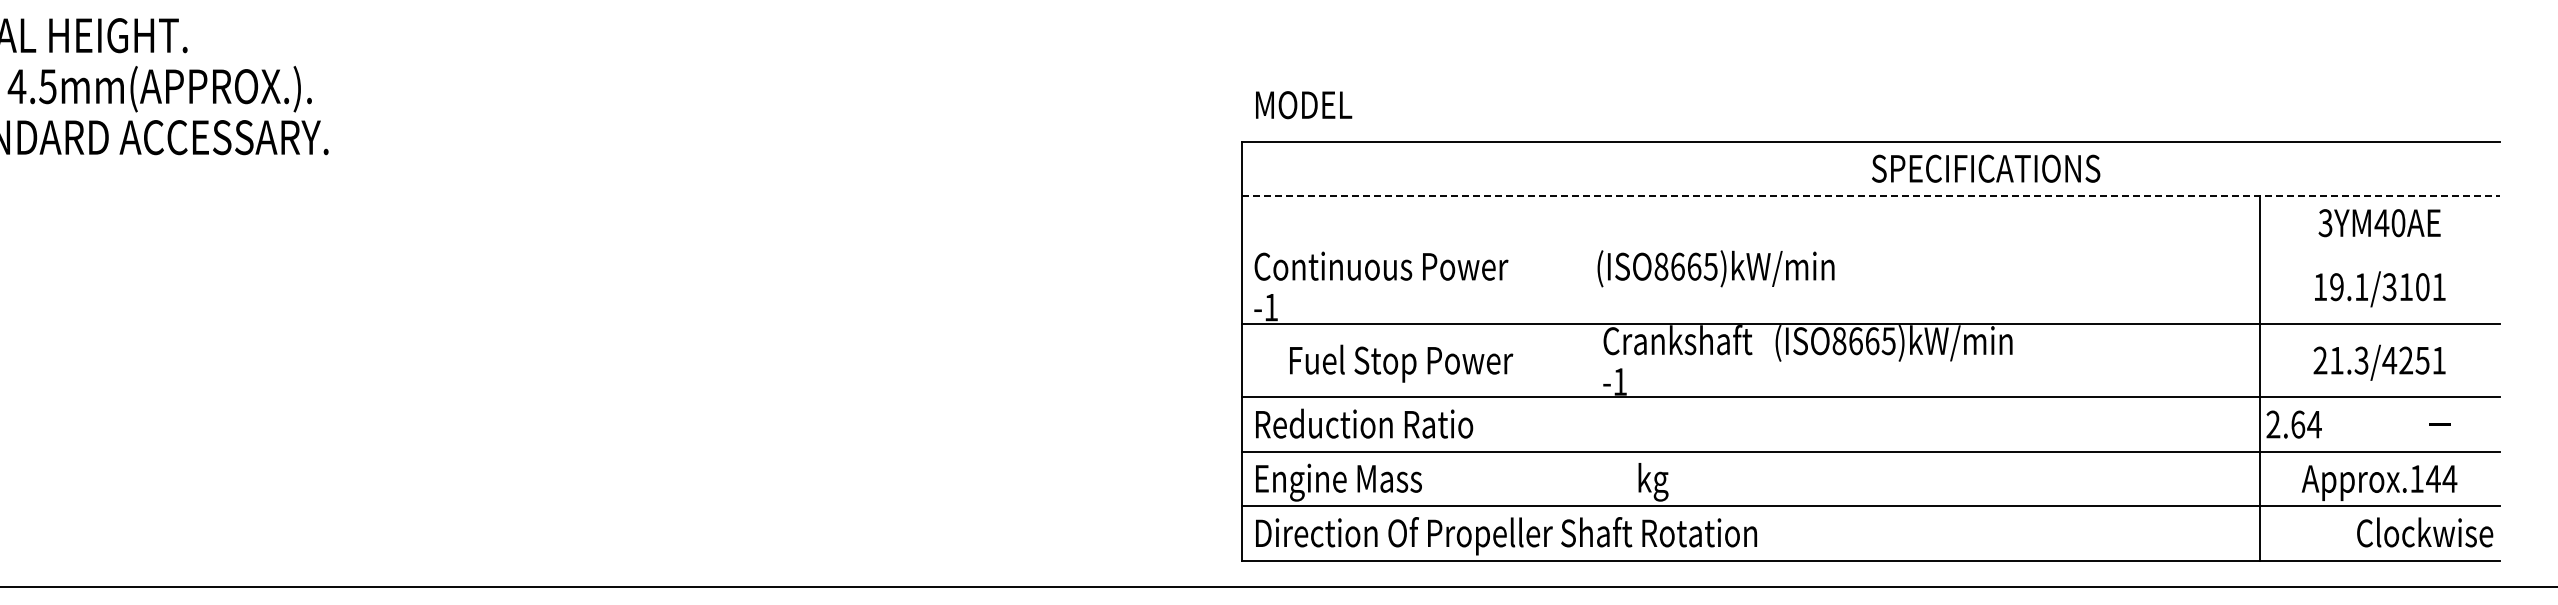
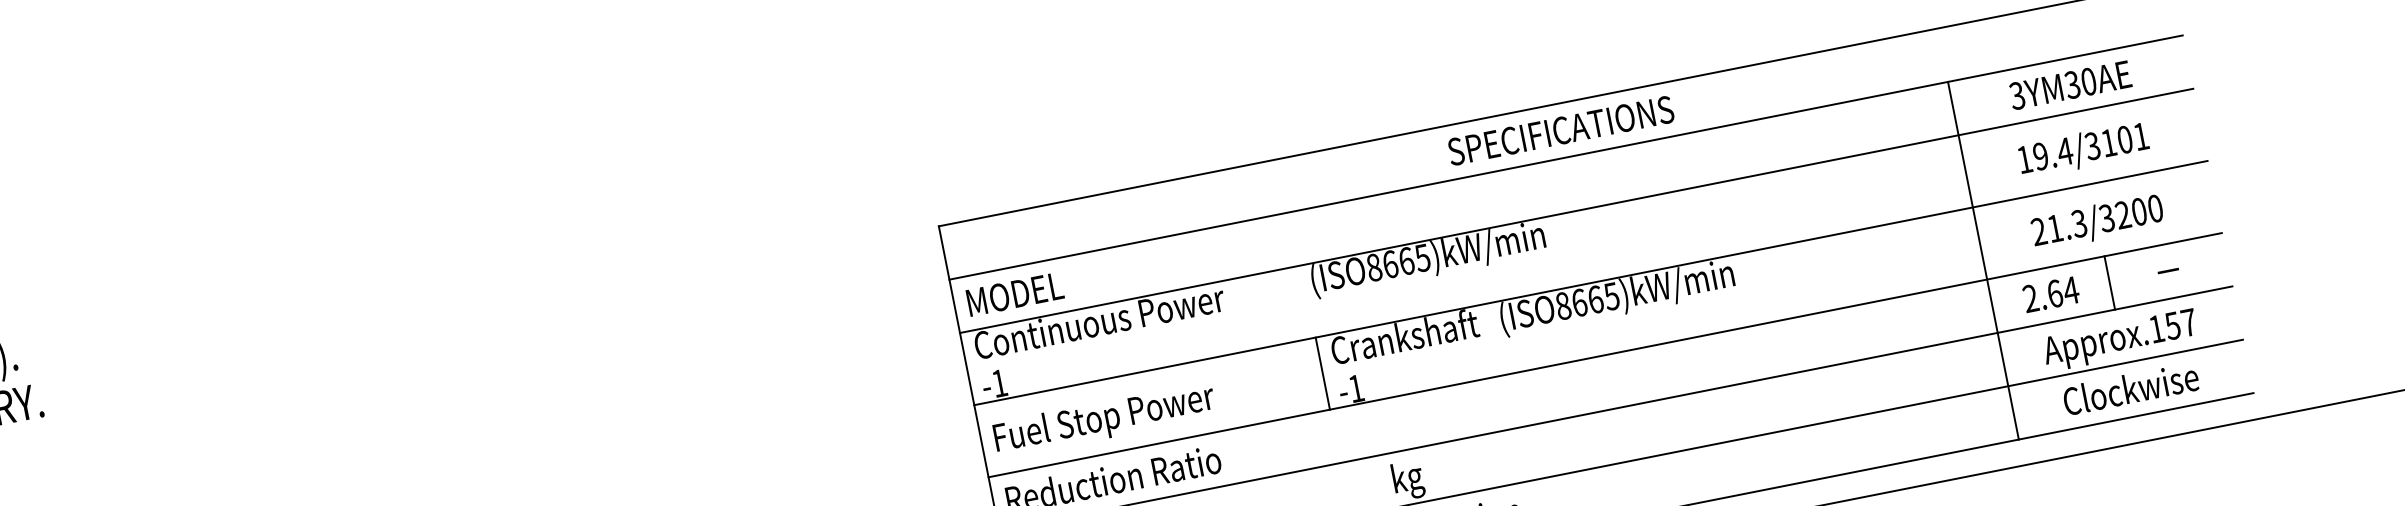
text: (1304, 105) -> (1015, 294), moved
text: (1986, 168) -> (1561, 130), moved
line: (1870, 195) -> (1565, 157), dashed -> solid
text: (2381, 223) -> (2072, 85), 3YM40AE -> 3YM30AE
line: (1870, 250) -> (1576, 211), added
text: (2361, 286) -> (2064, 151), 19.1/3101 -> 19.4/3101
line: (1590, 360) -> (1322, 373), added
text: (2413, 360) -> (2130, 213), 21.3/4251 -> 21.3/3200
text: (1401, 363) -> (1104, 419), moved
text: (2293, 424) -> (2050, 294), moved
line: (2379, 424) -> (2109, 282), added
text: (2441, 478) -> (2180, 323), Approx.144 -> Approx.157
text: (2425, 532) -> (2131, 388), moved

